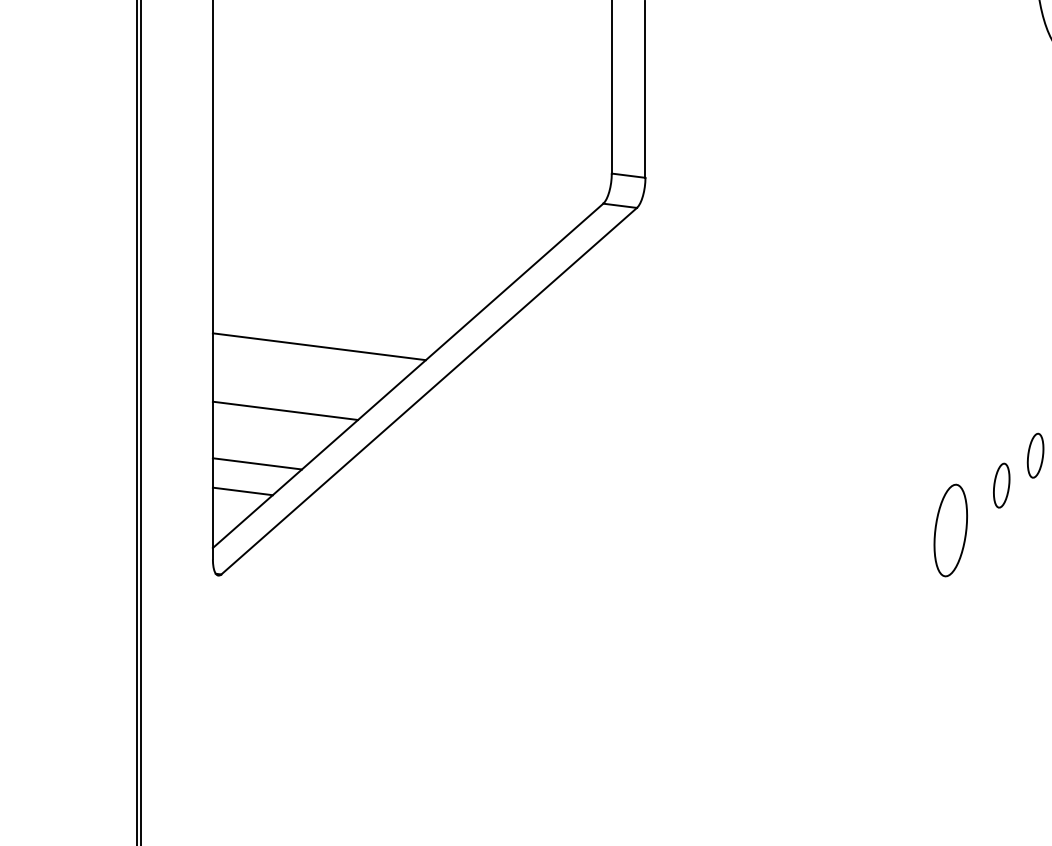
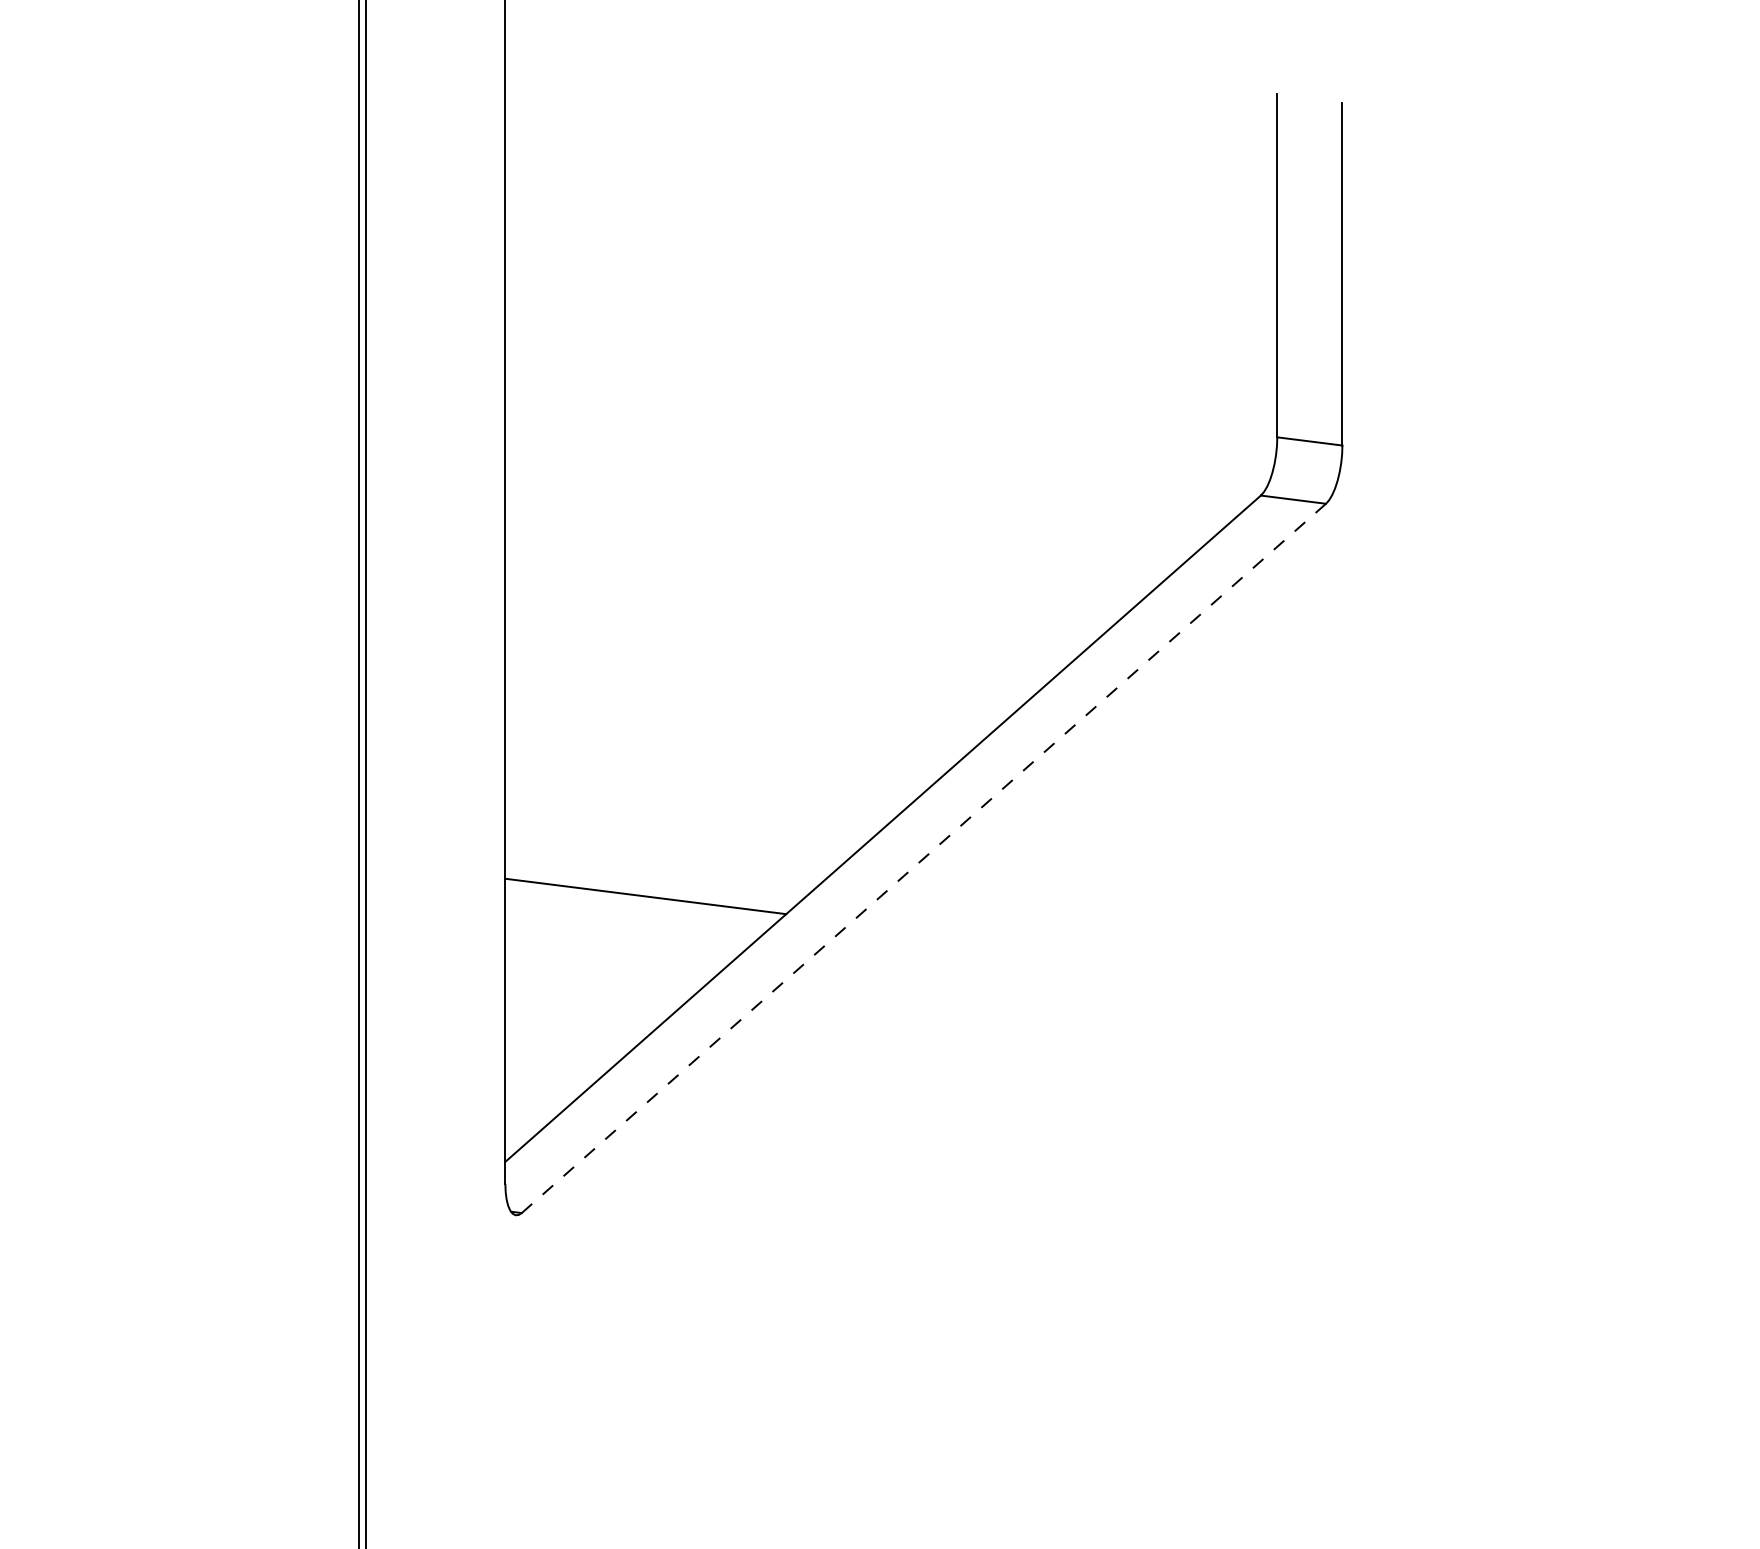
line: (318, 346) -> (709, 771), removed
line: (429, 390) -> (924, 857), solid -> dashed
line: (256, 463) -> (589, 998), removed
line: (242, 491) -> (562, 1052), removed

